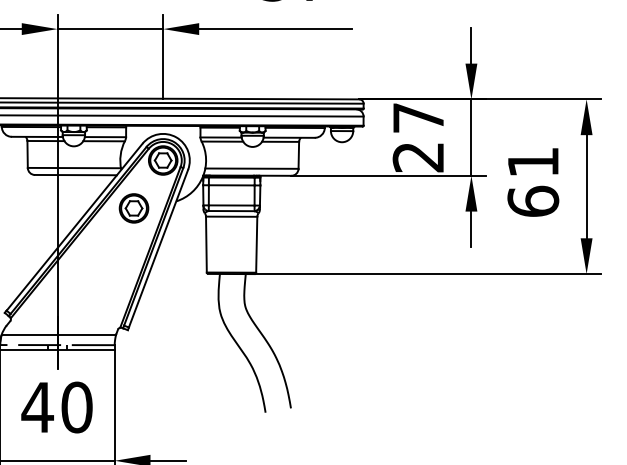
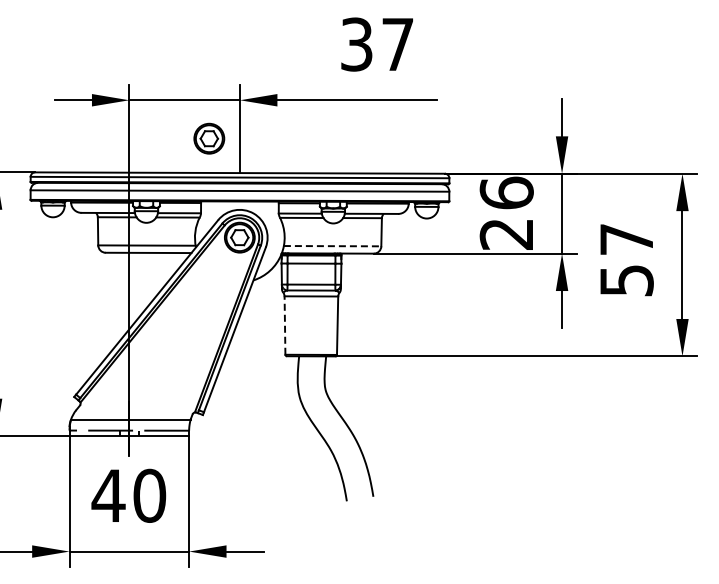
text: (418, 117) -> (506, 192), 27 -> 26
line: (251, 168) -> (332, 246), solid -> dashed
text: (533, 182) -> (626, 260), 61 -> 57
part: (134, 208) -> (209, 138), moved
line: (205, 244) -> (284, 325), solid -> dashed

